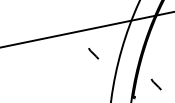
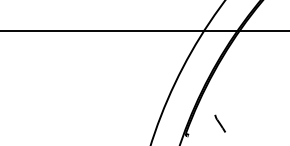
line: (93, 53) -> (143, 64), removed

